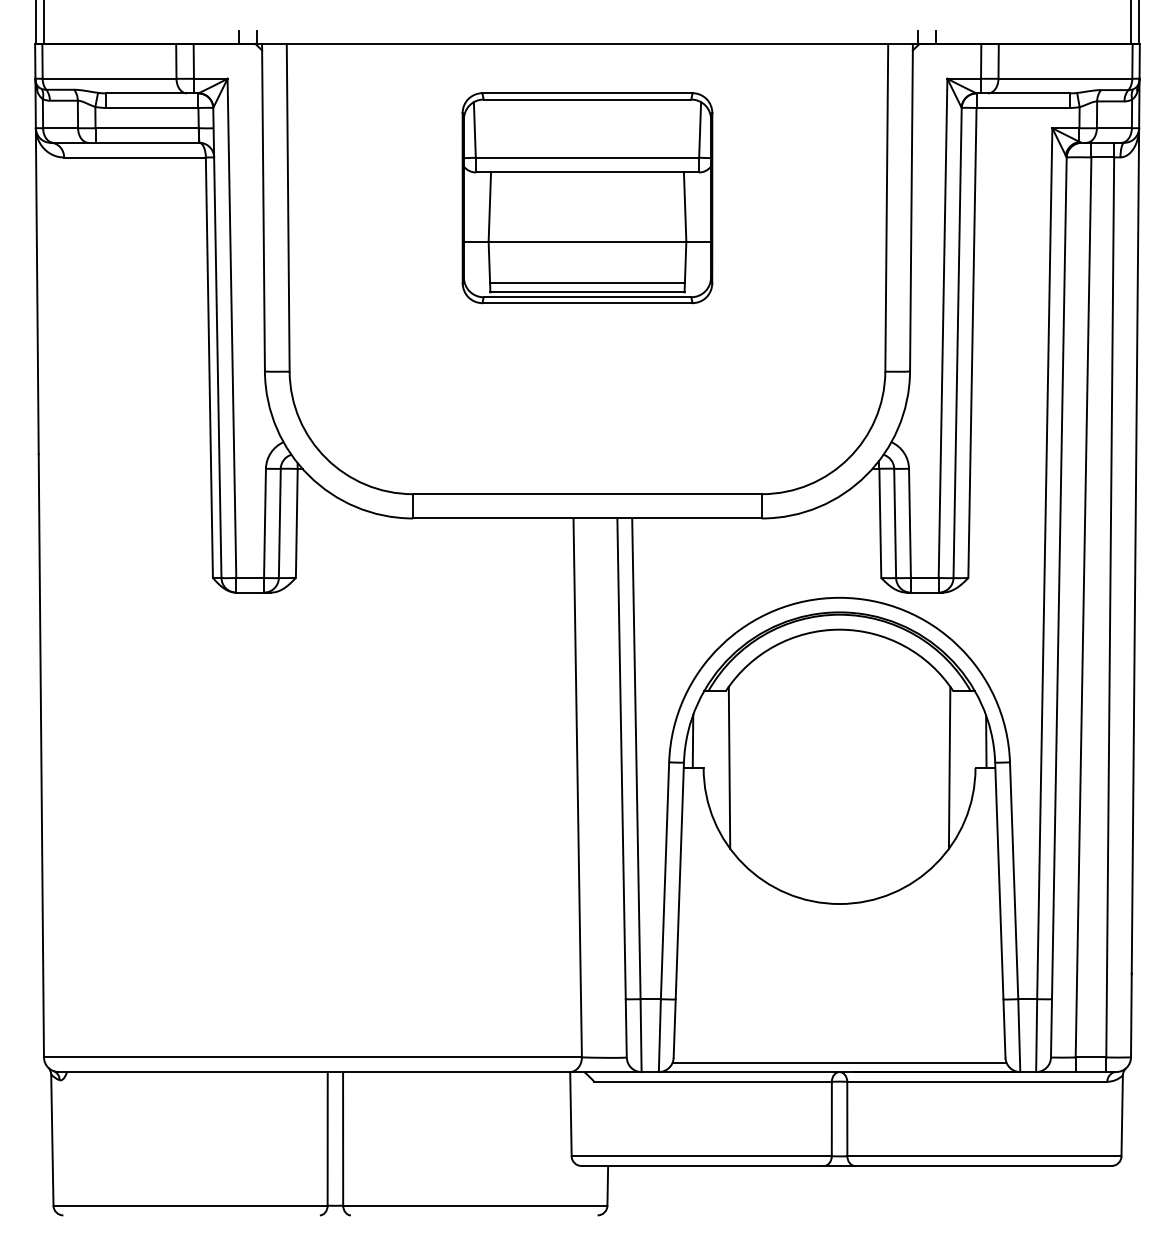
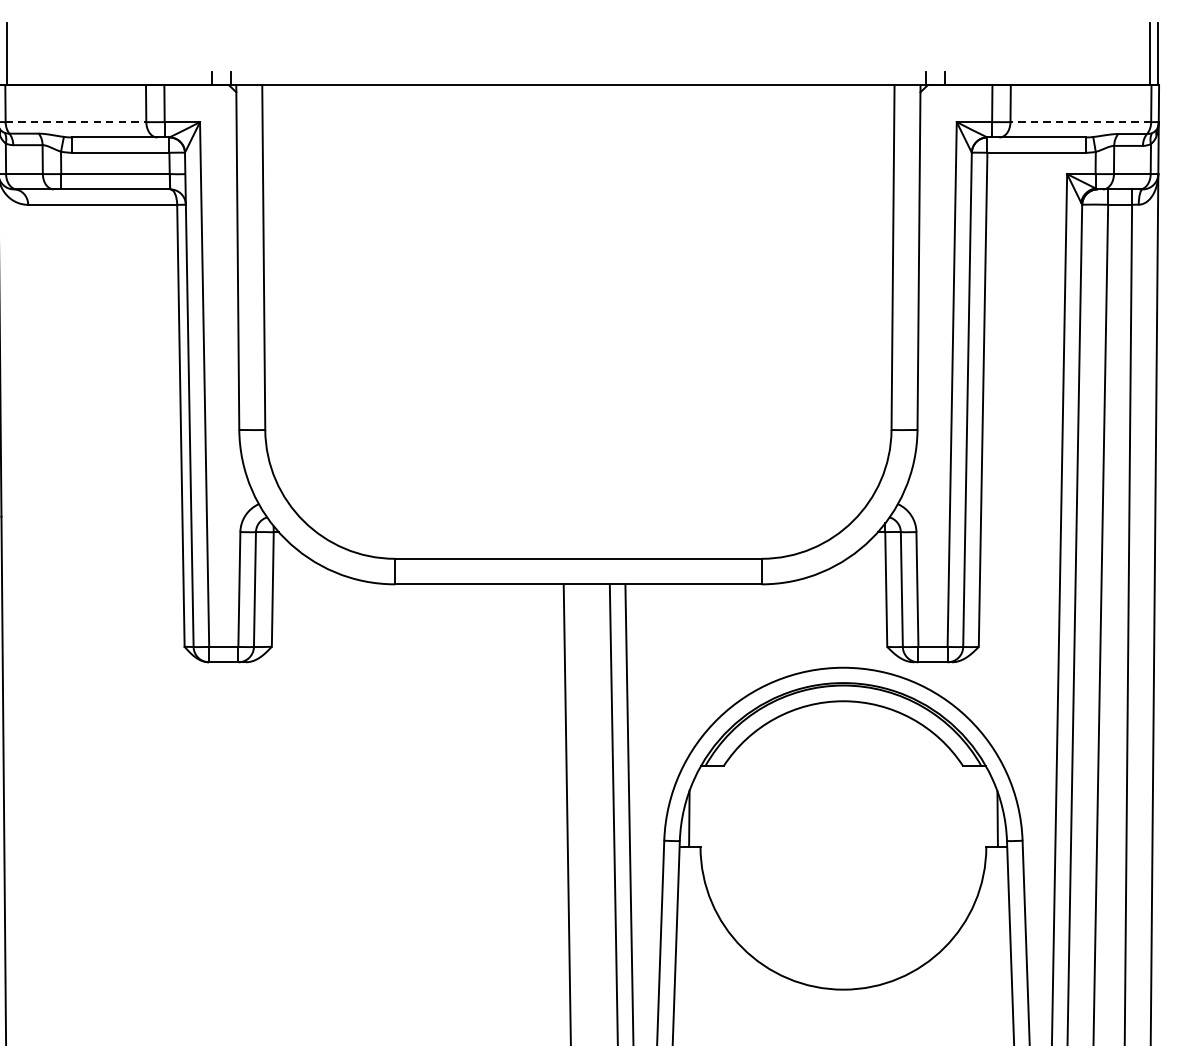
line: (109, 78) -> (75, 121), solid -> dashed
line: (1065, 78) -> (1080, 121), solid -> dashed
part: (587, 198) -> (578, 247), removed
line: (729, 767) -> (727, 846), removed
line: (949, 767) -> (958, 846), removed

